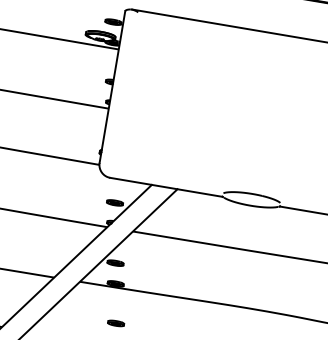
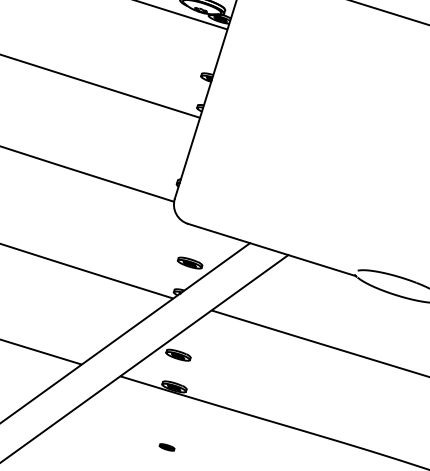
part: (116, 323) -> (167, 447), size x0.6

